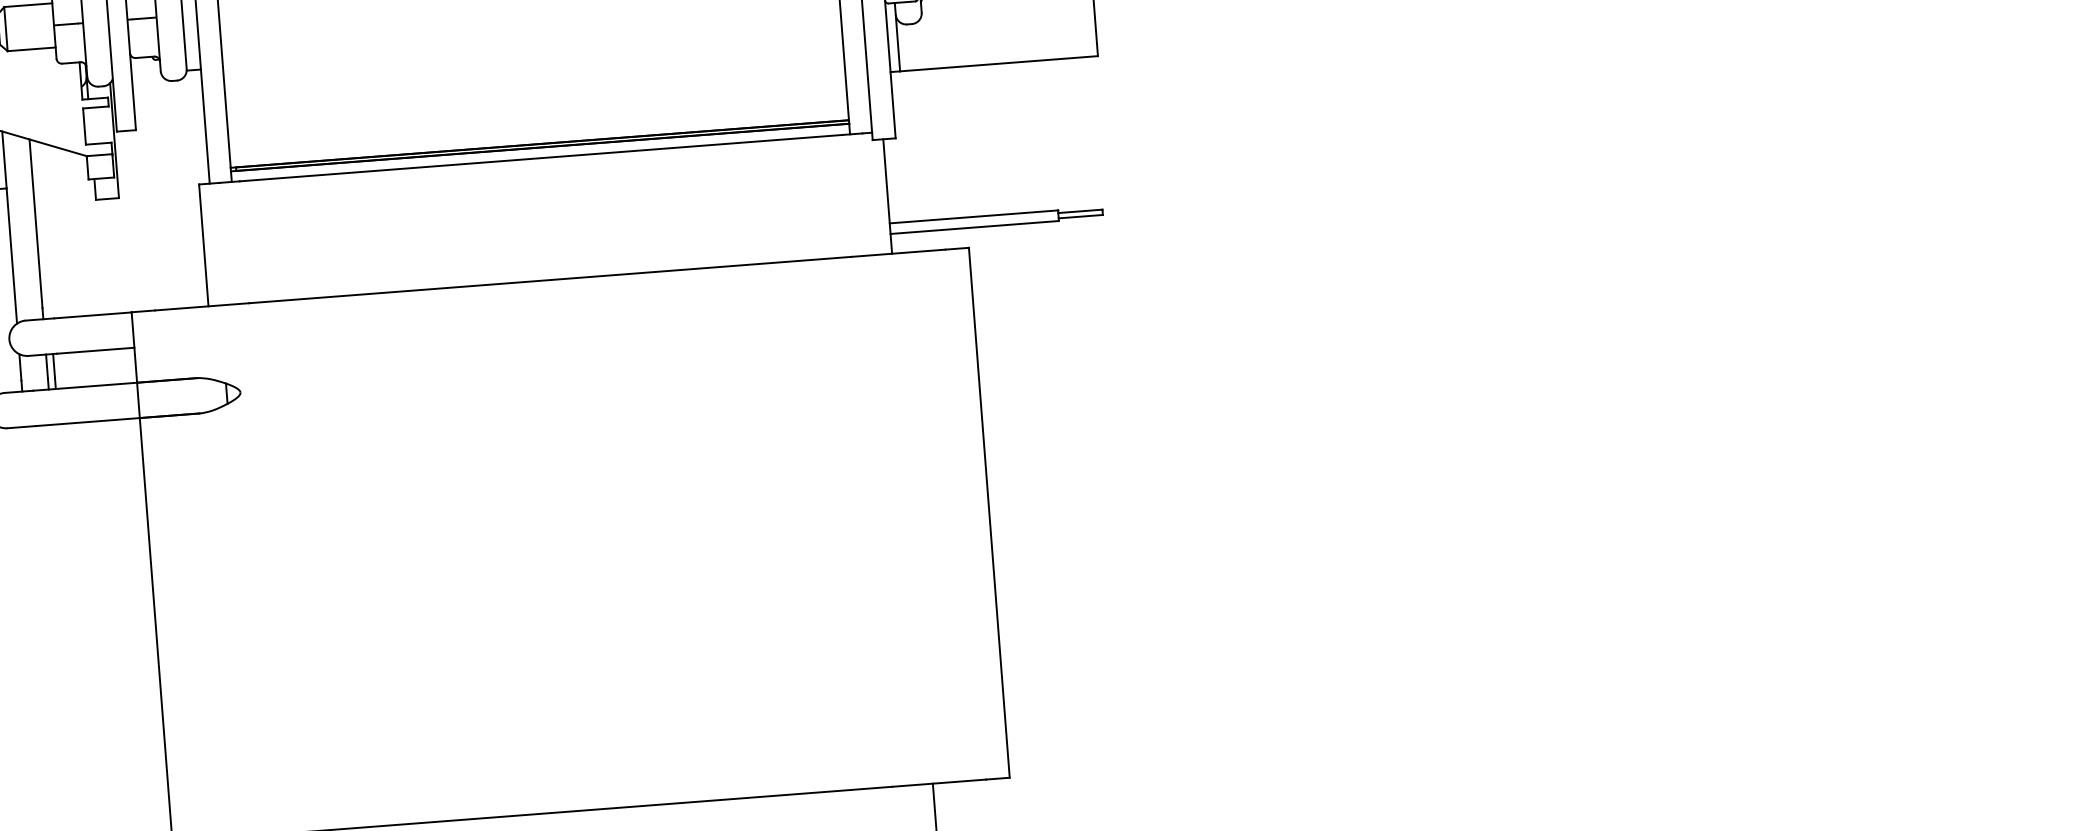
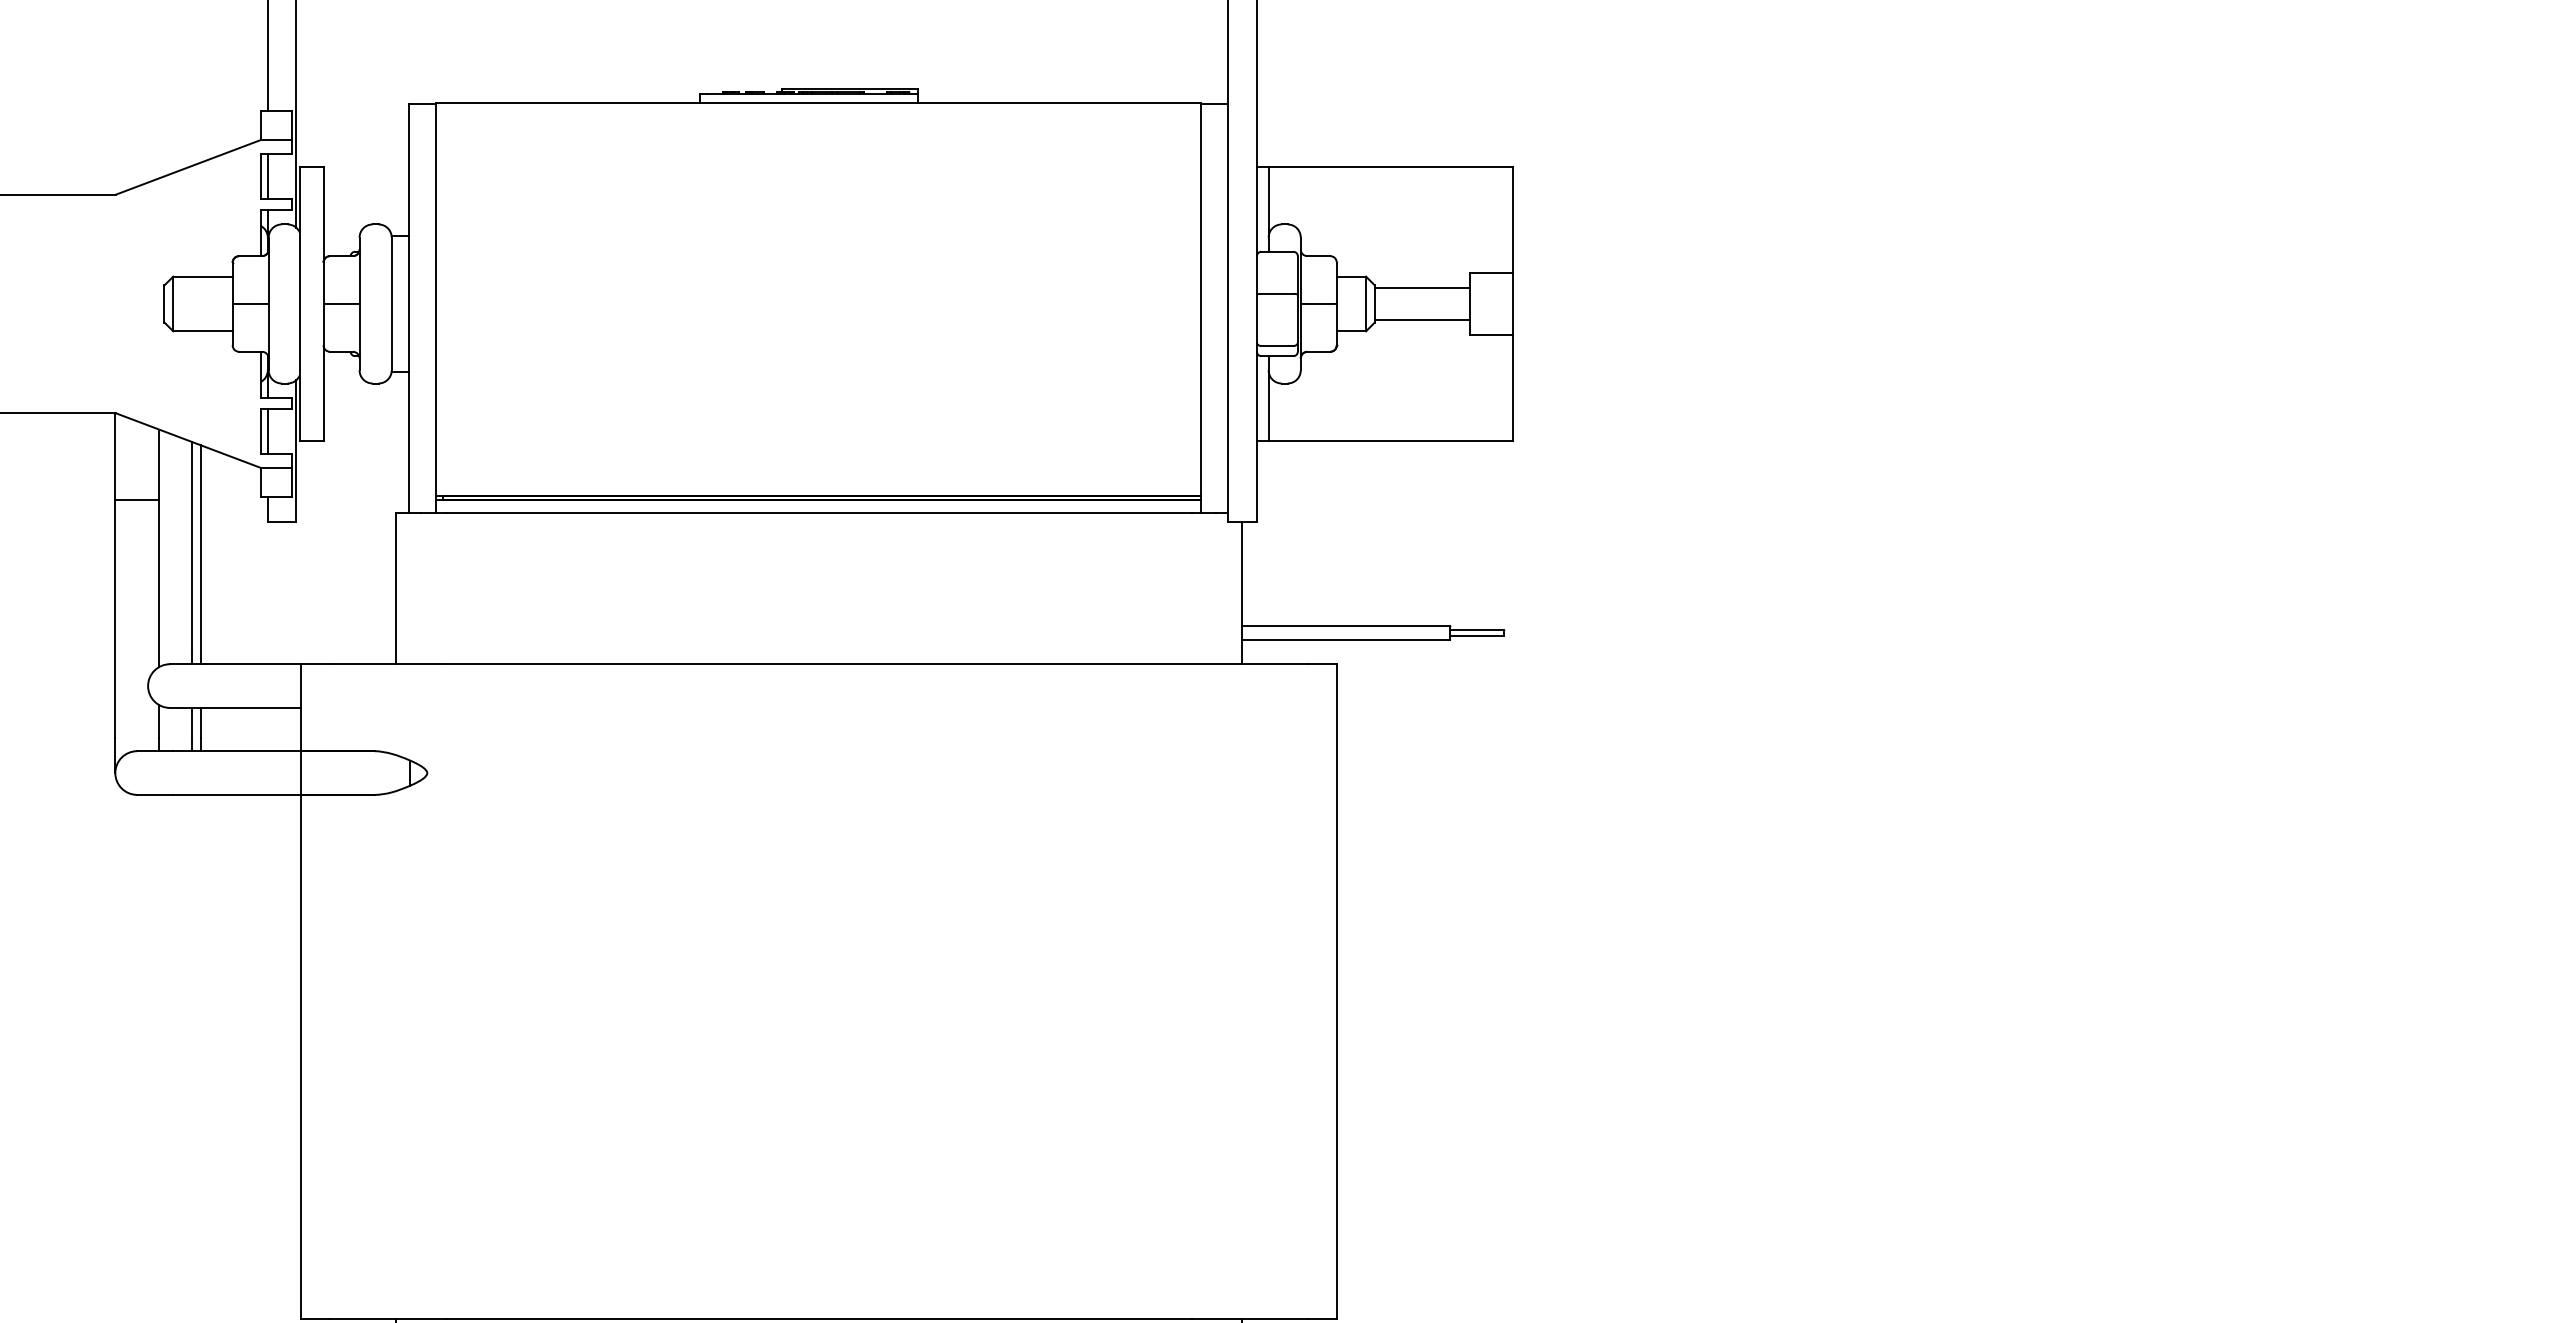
line: (90, 125) -> (267, 430), added
line: (43, 229) -> (200, 554), added

